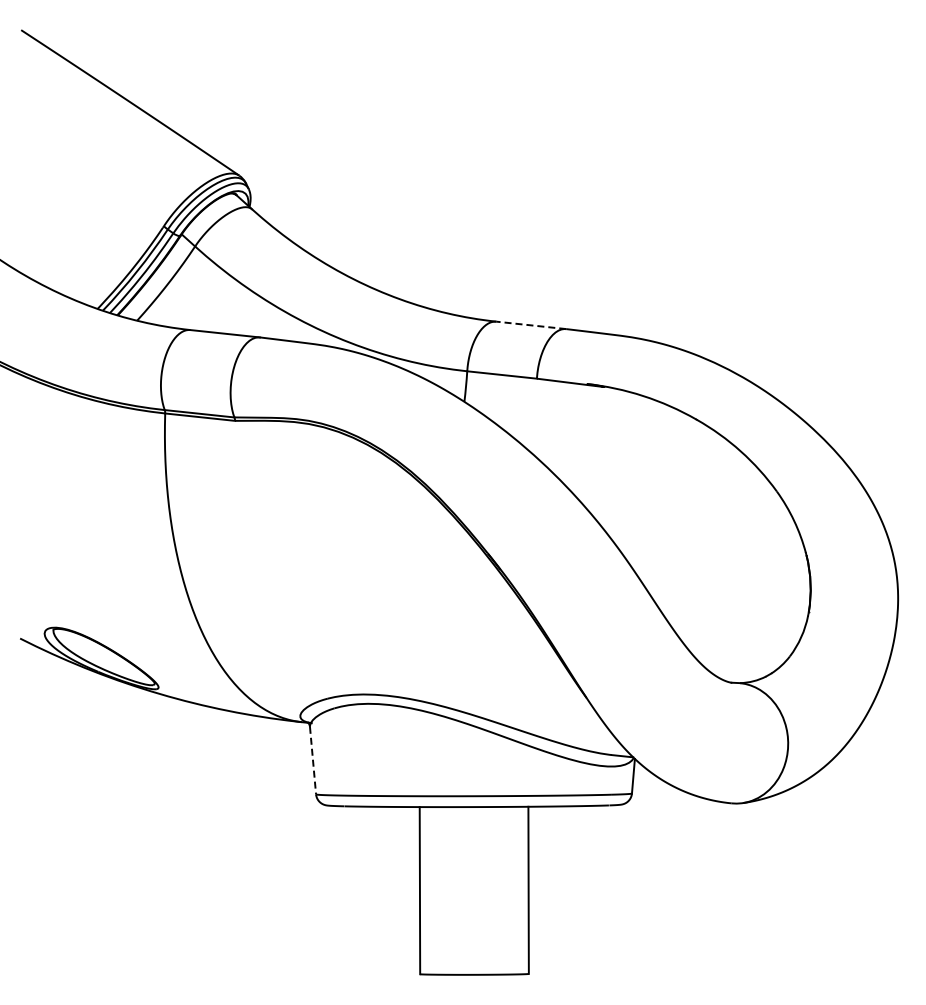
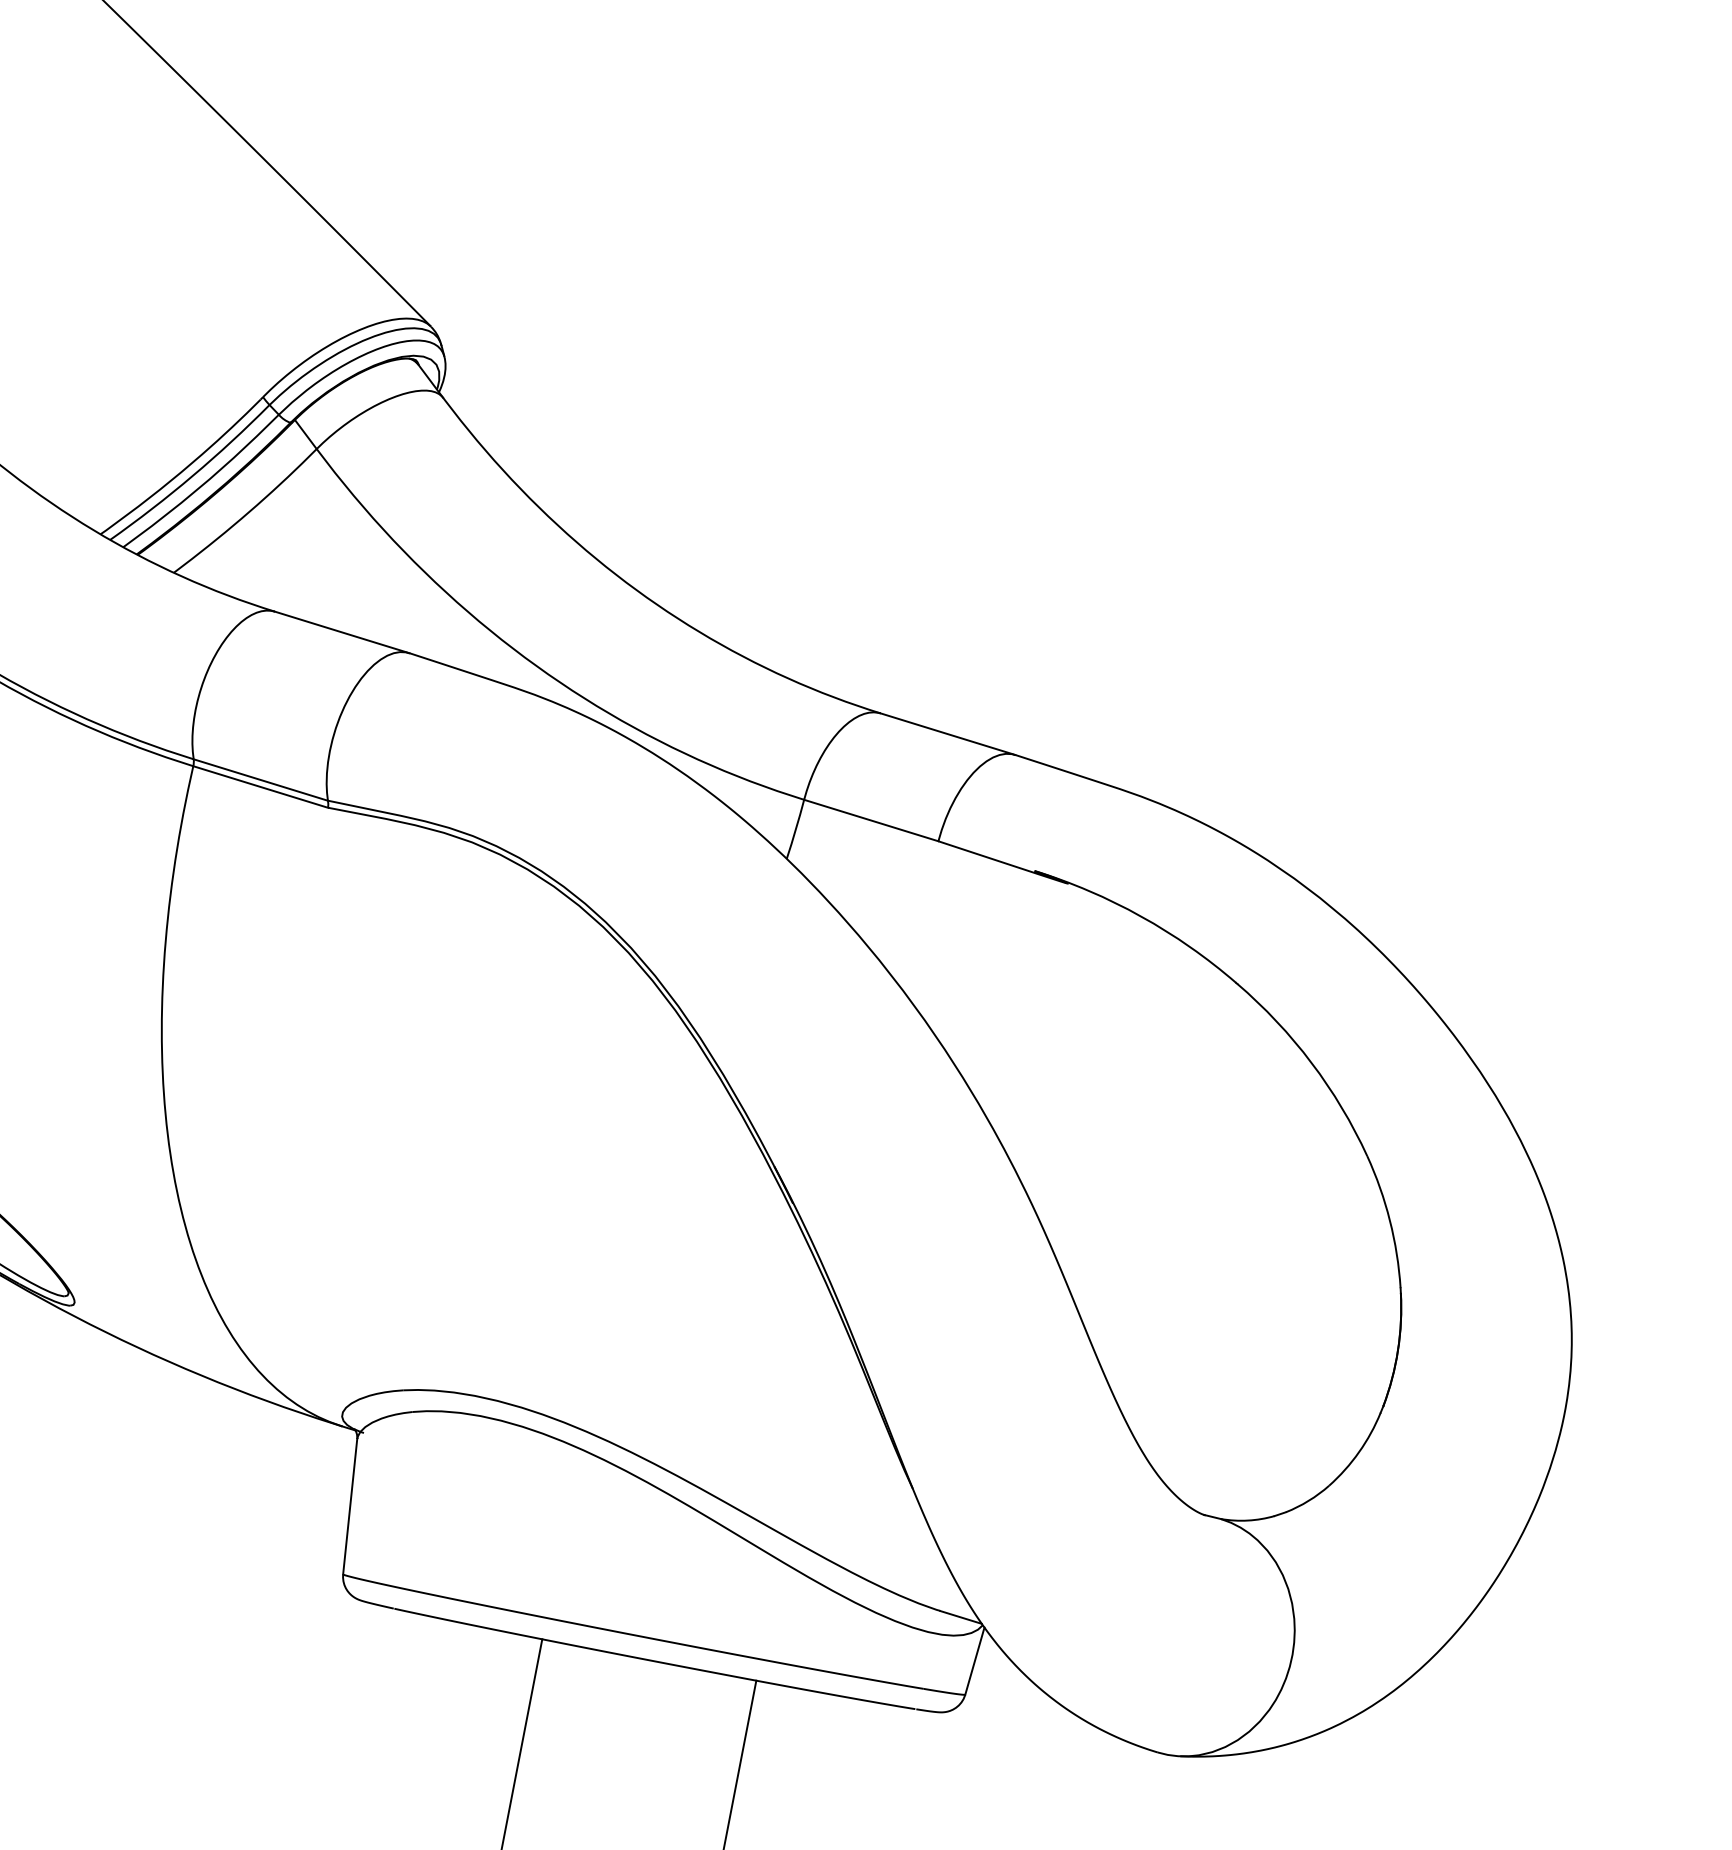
line: (530, 325) -> (946, 734), dashed -> solid
line: (313, 760) -> (351, 1506), dashed -> solid

